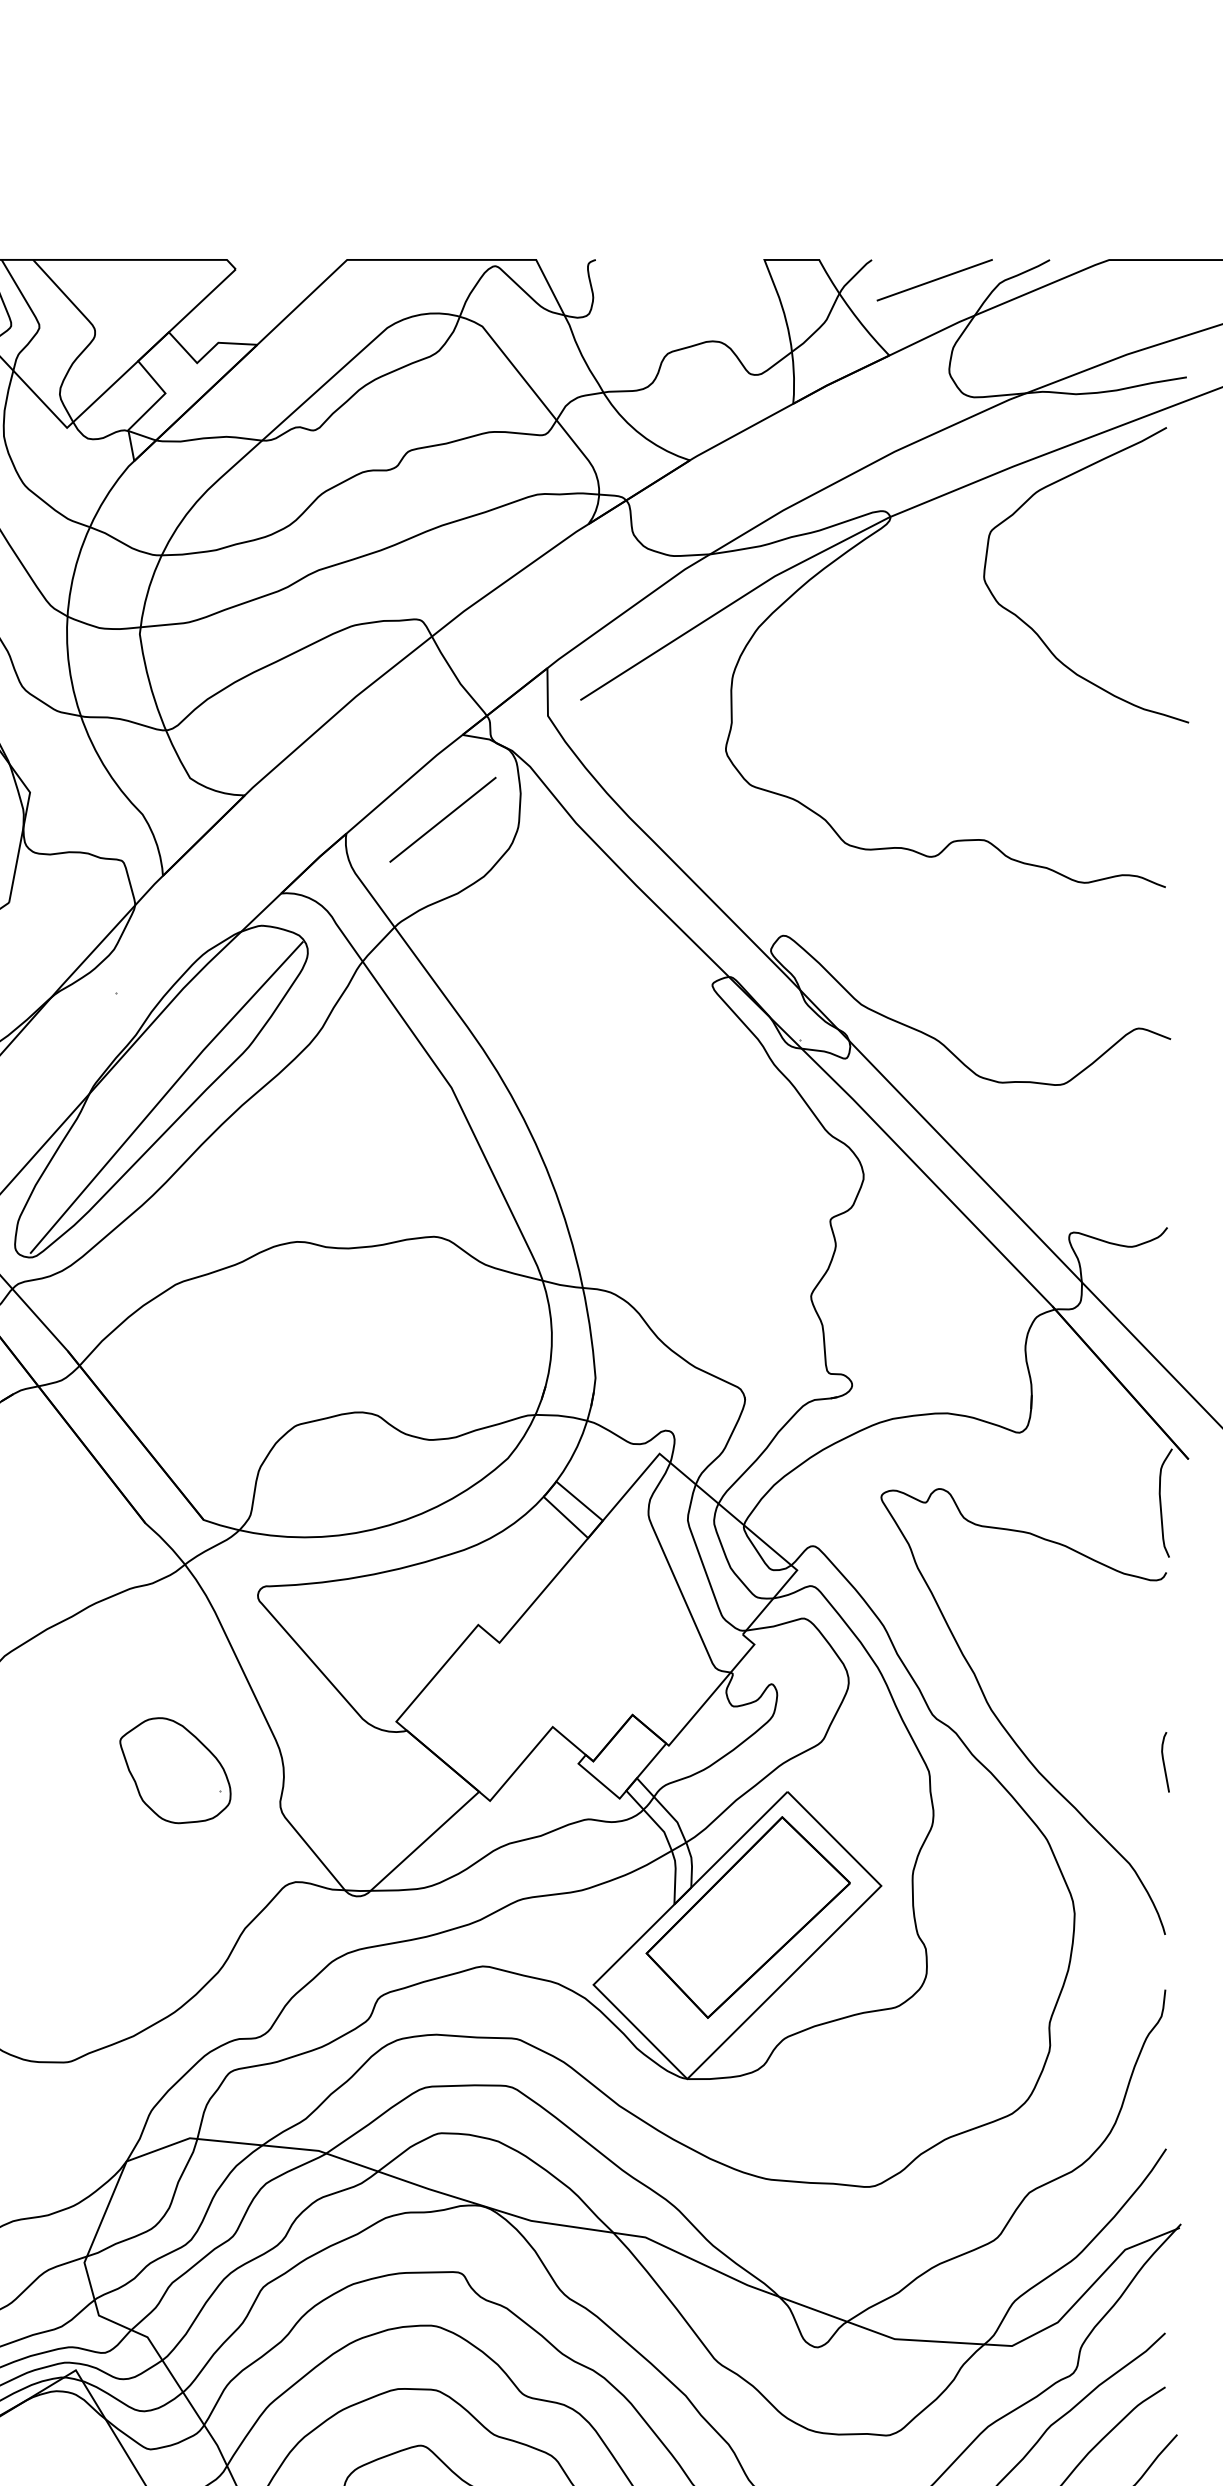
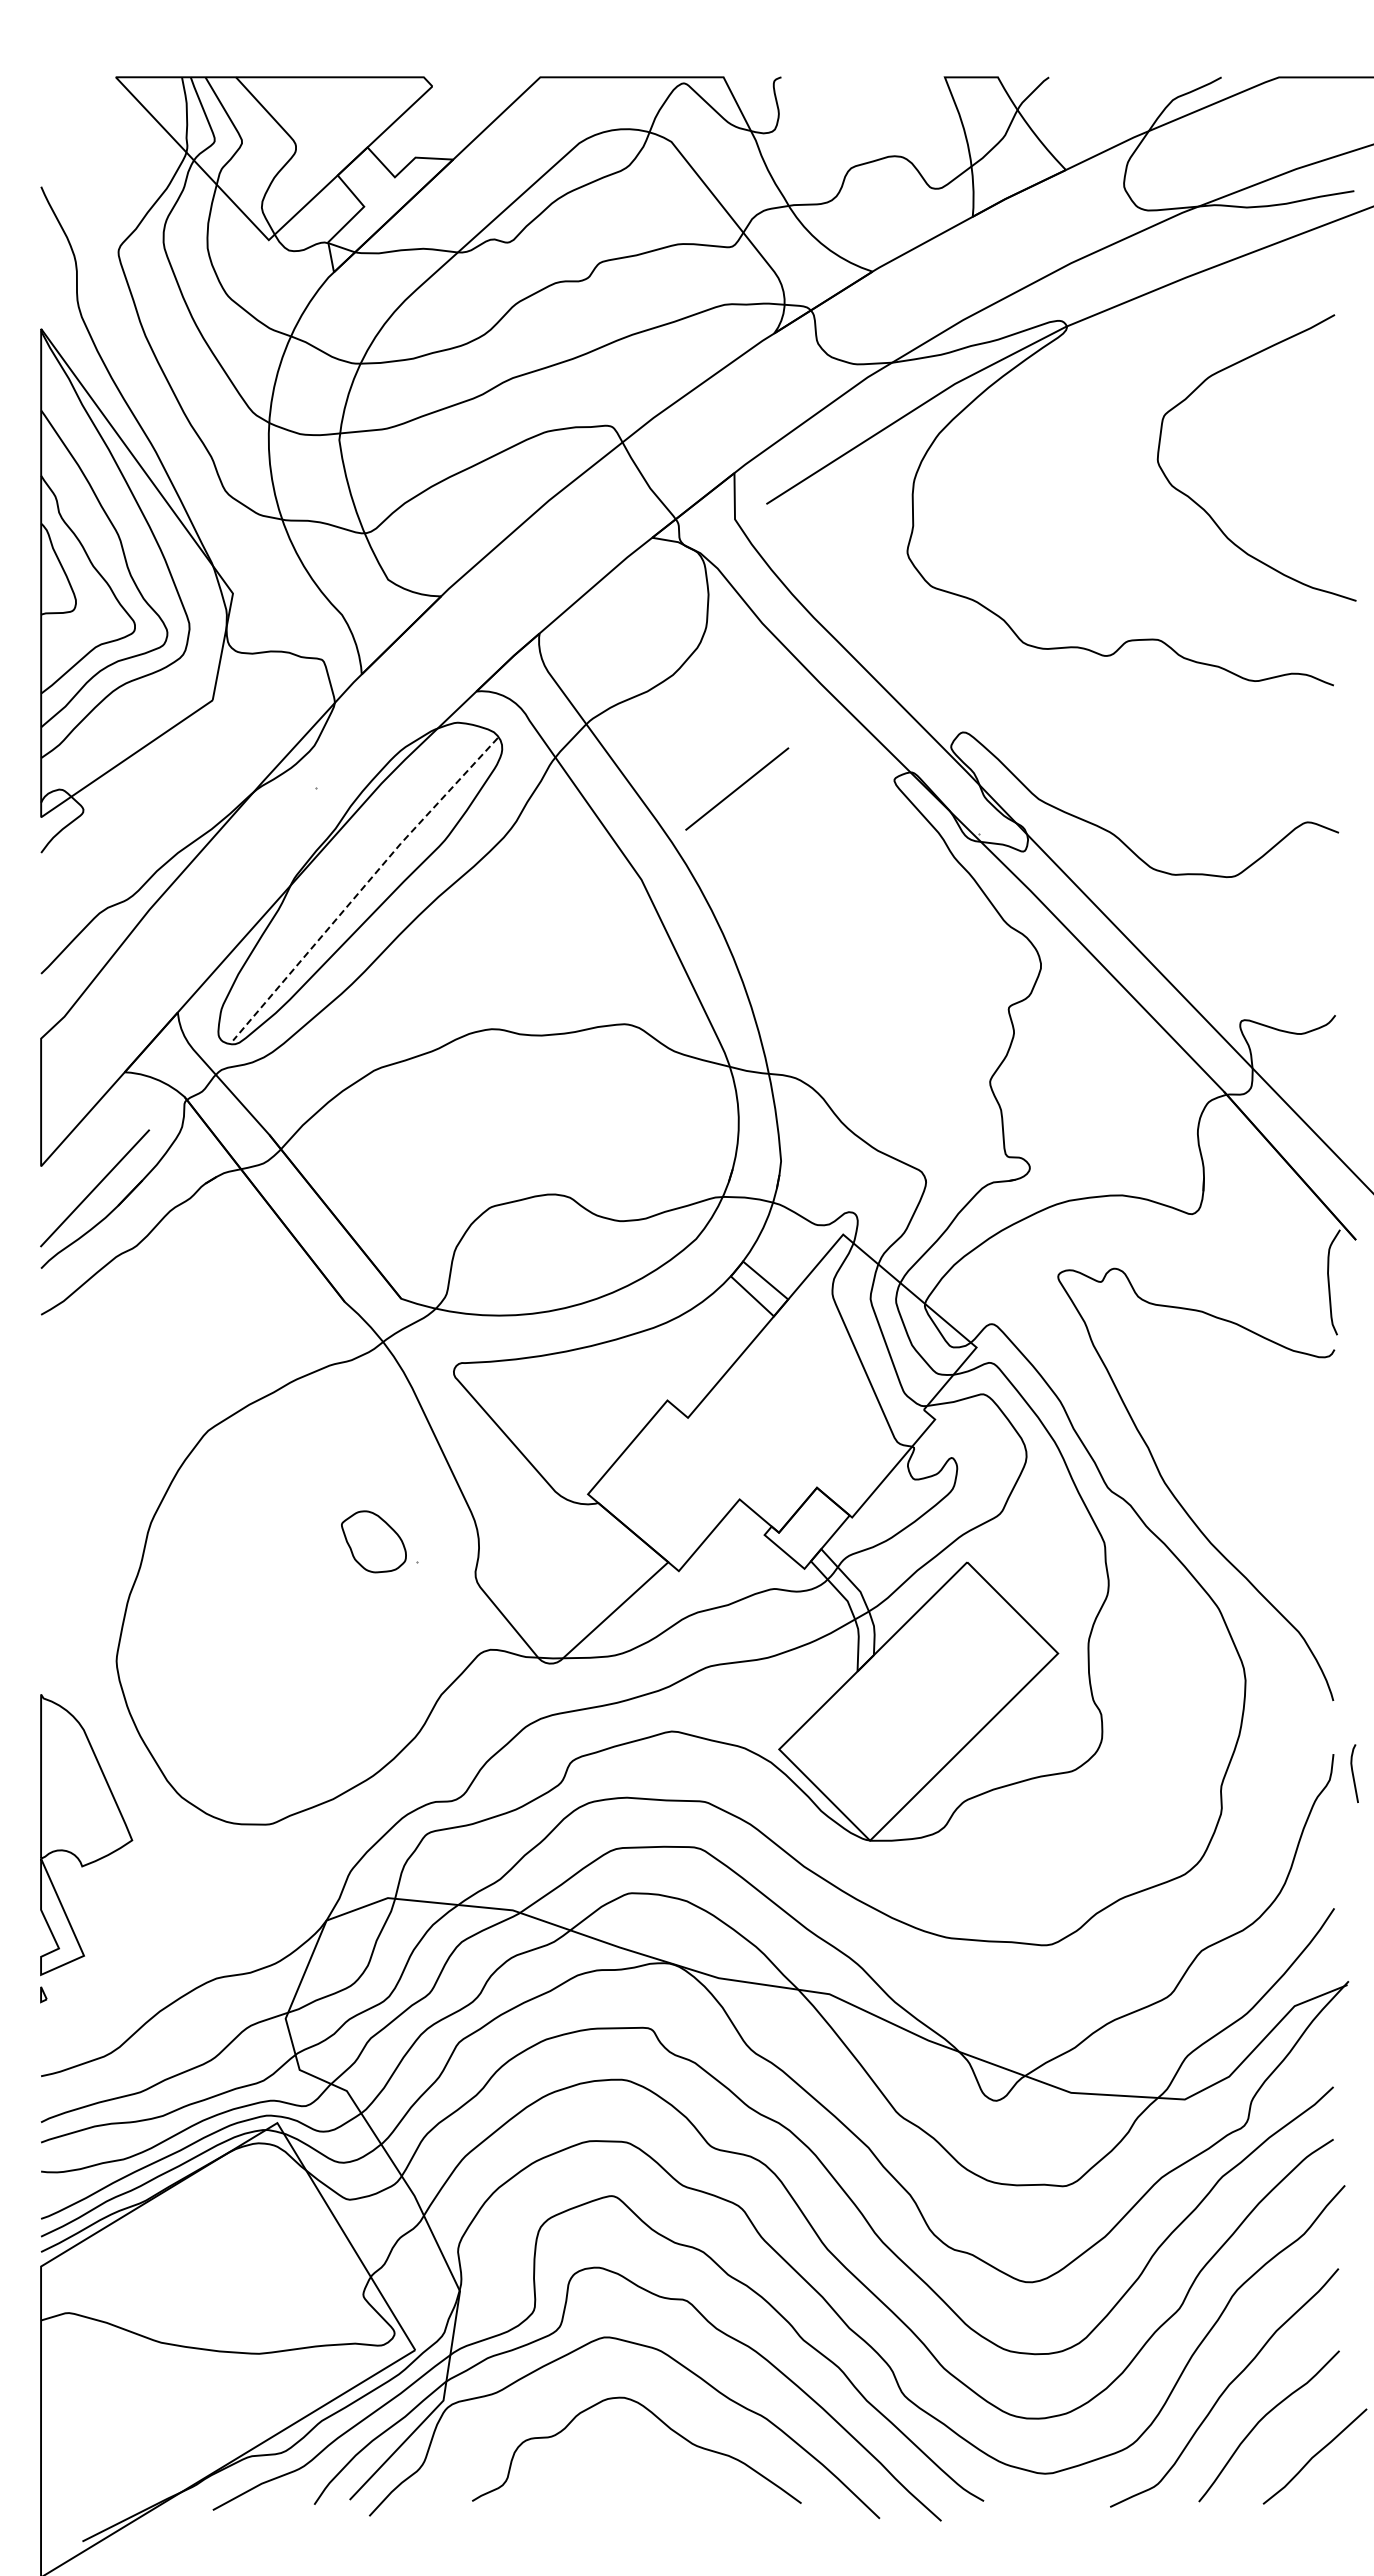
line: (934, 279) -> (1109, 96), removed
curve: (1032, 627) -> (1204, 508), moved
line: (443, 819) -> (737, 788), moved
line: (164, 1094) -> (363, 886), solid -> dashed
curve: (1164, 1762) -> (1353, 1773), moved
part: (175, 1770) -> (373, 1541), size x0.6
part: (747, 1916) -> (928, 1683), removed

